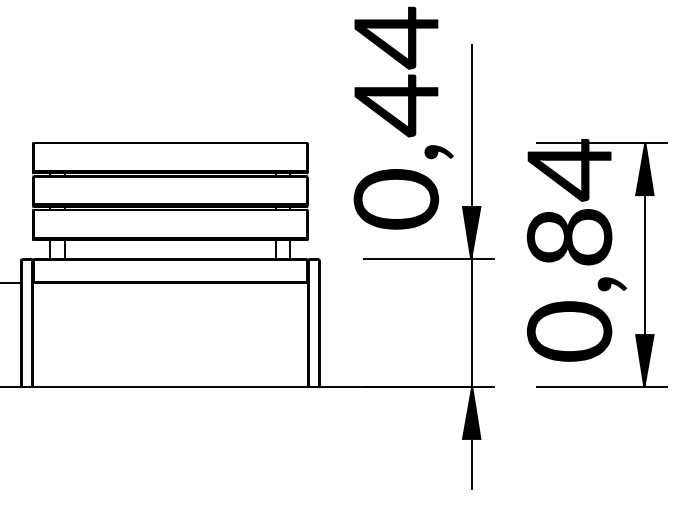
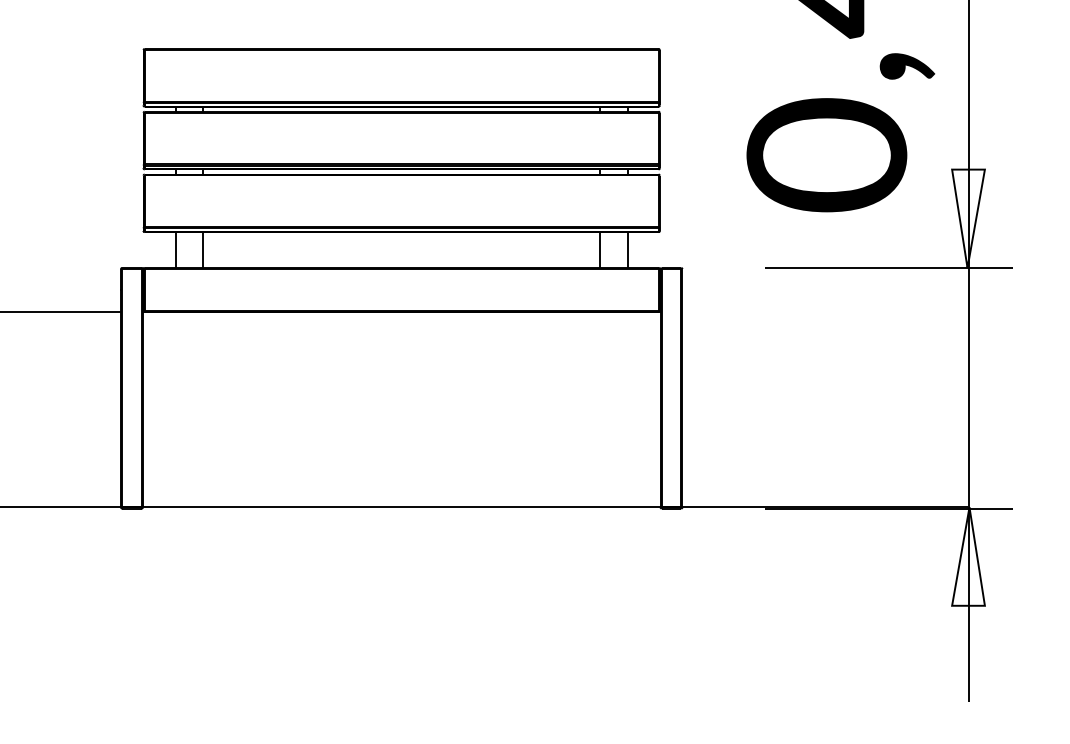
fill: (471, 233) -> (968, 219), removed
fill: (471, 412) -> (968, 556), removed

